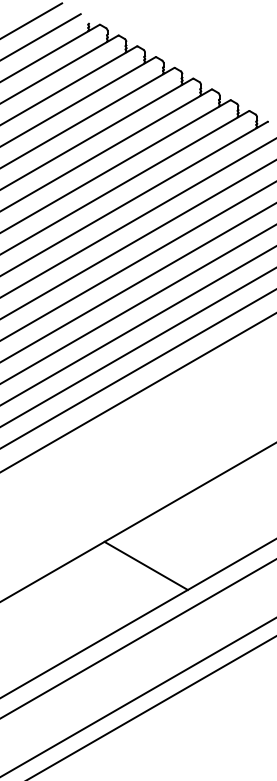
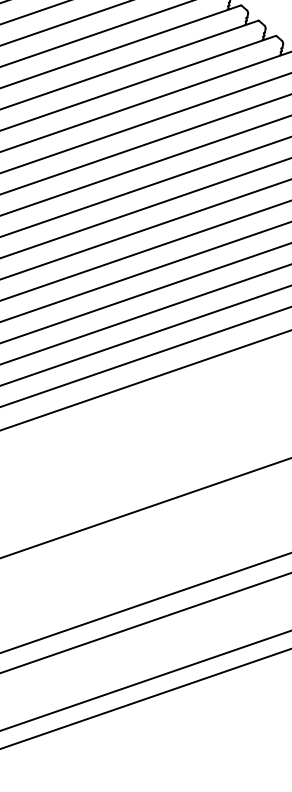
line: (145, 565) -> (143, 555), removed

